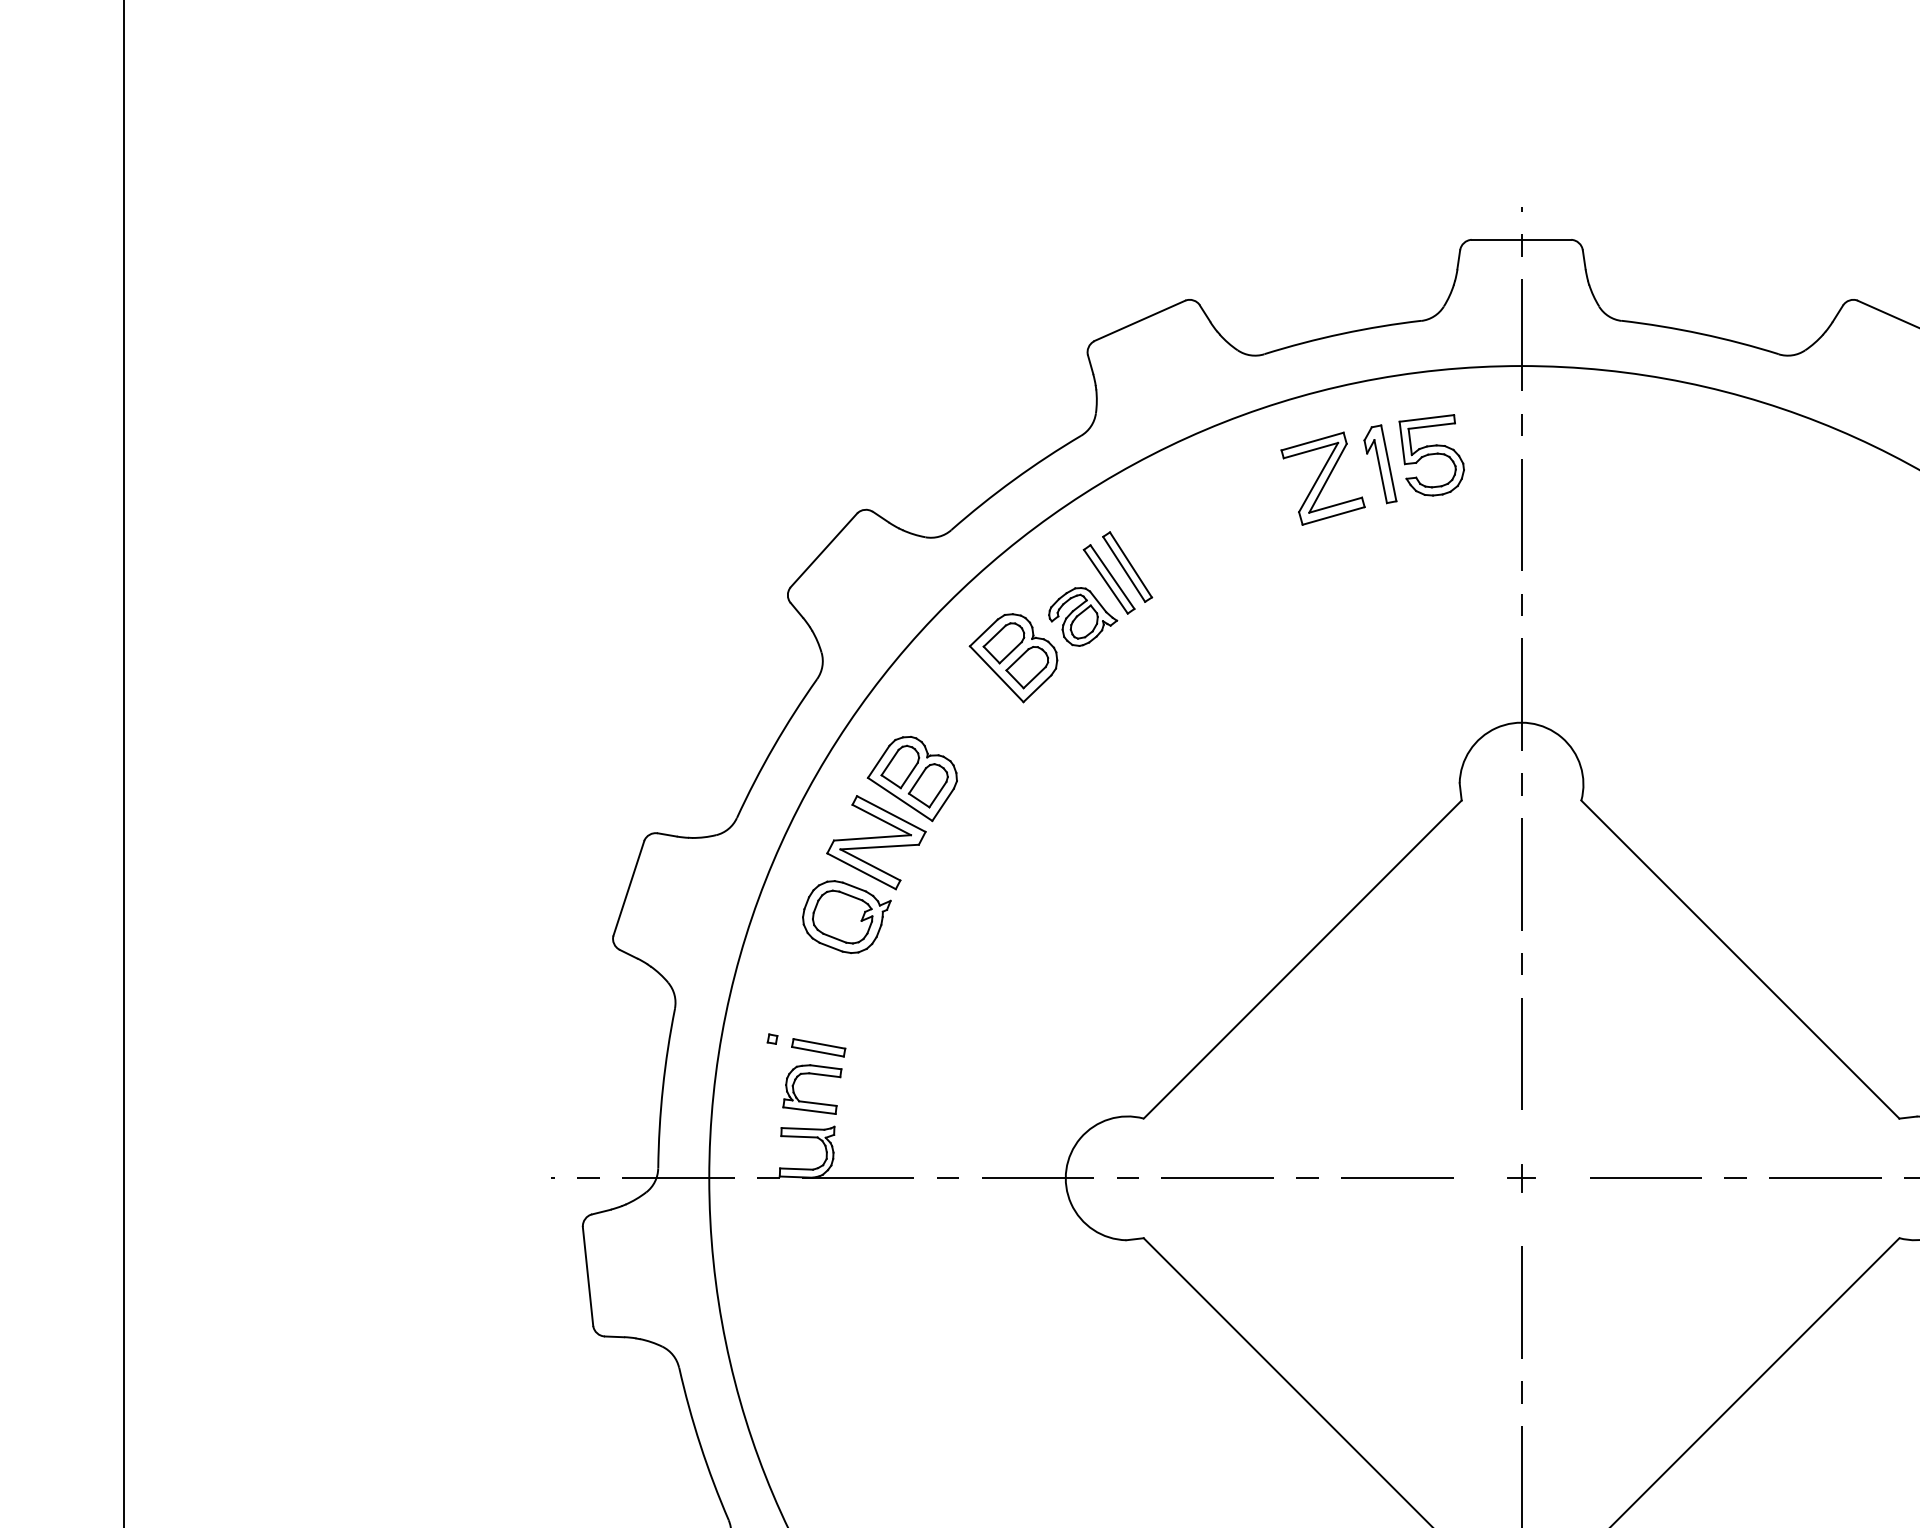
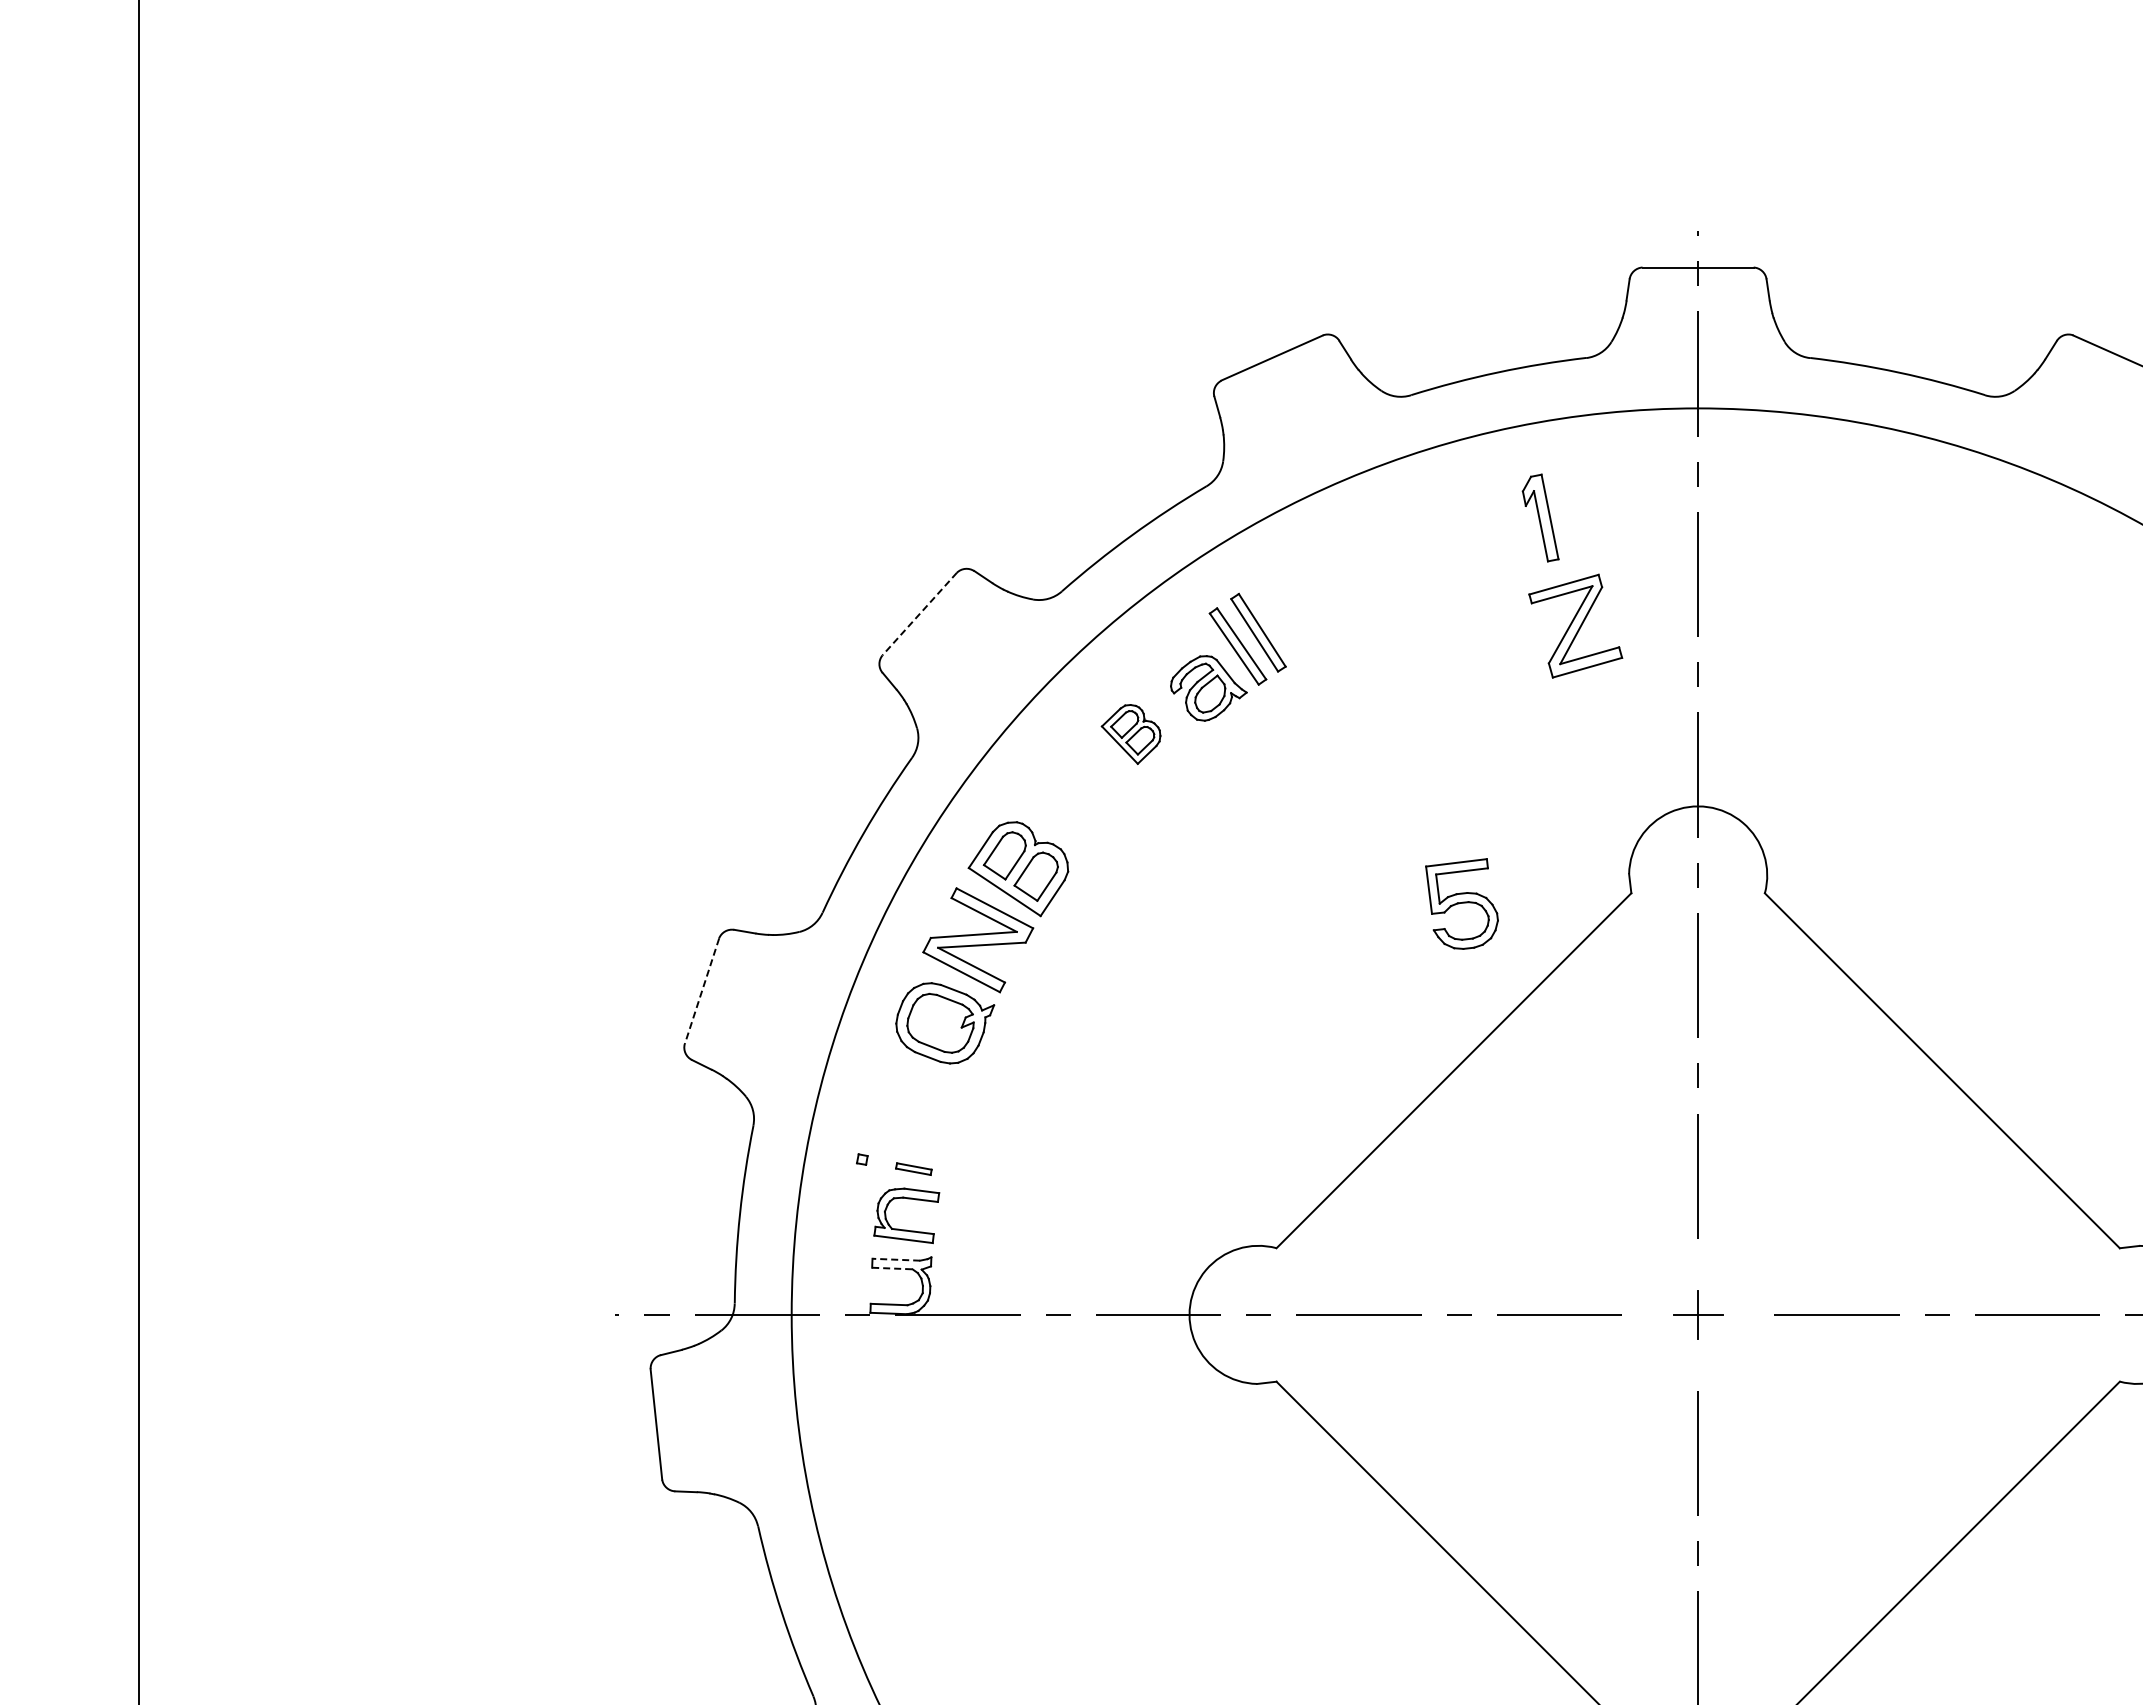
part: (1431, 454) -> (1461, 903), moved
part: (1322, 478) -> (1575, 625), moved
line: (823, 550) -> (919, 614), solid -> dashed
part: (1012, 658) -> (1130, 734), size x0.6
line: (629, 888) -> (702, 991), solid -> dashed
part: (818, 1047) -> (913, 1168), size x0.6
line: (803, 1128) -> (896, 1259), solid -> dashed
line: (799, 1136) -> (892, 1268), solid -> dashed
part: (1520, 1177) -> (1697, 1314), size x1.6

